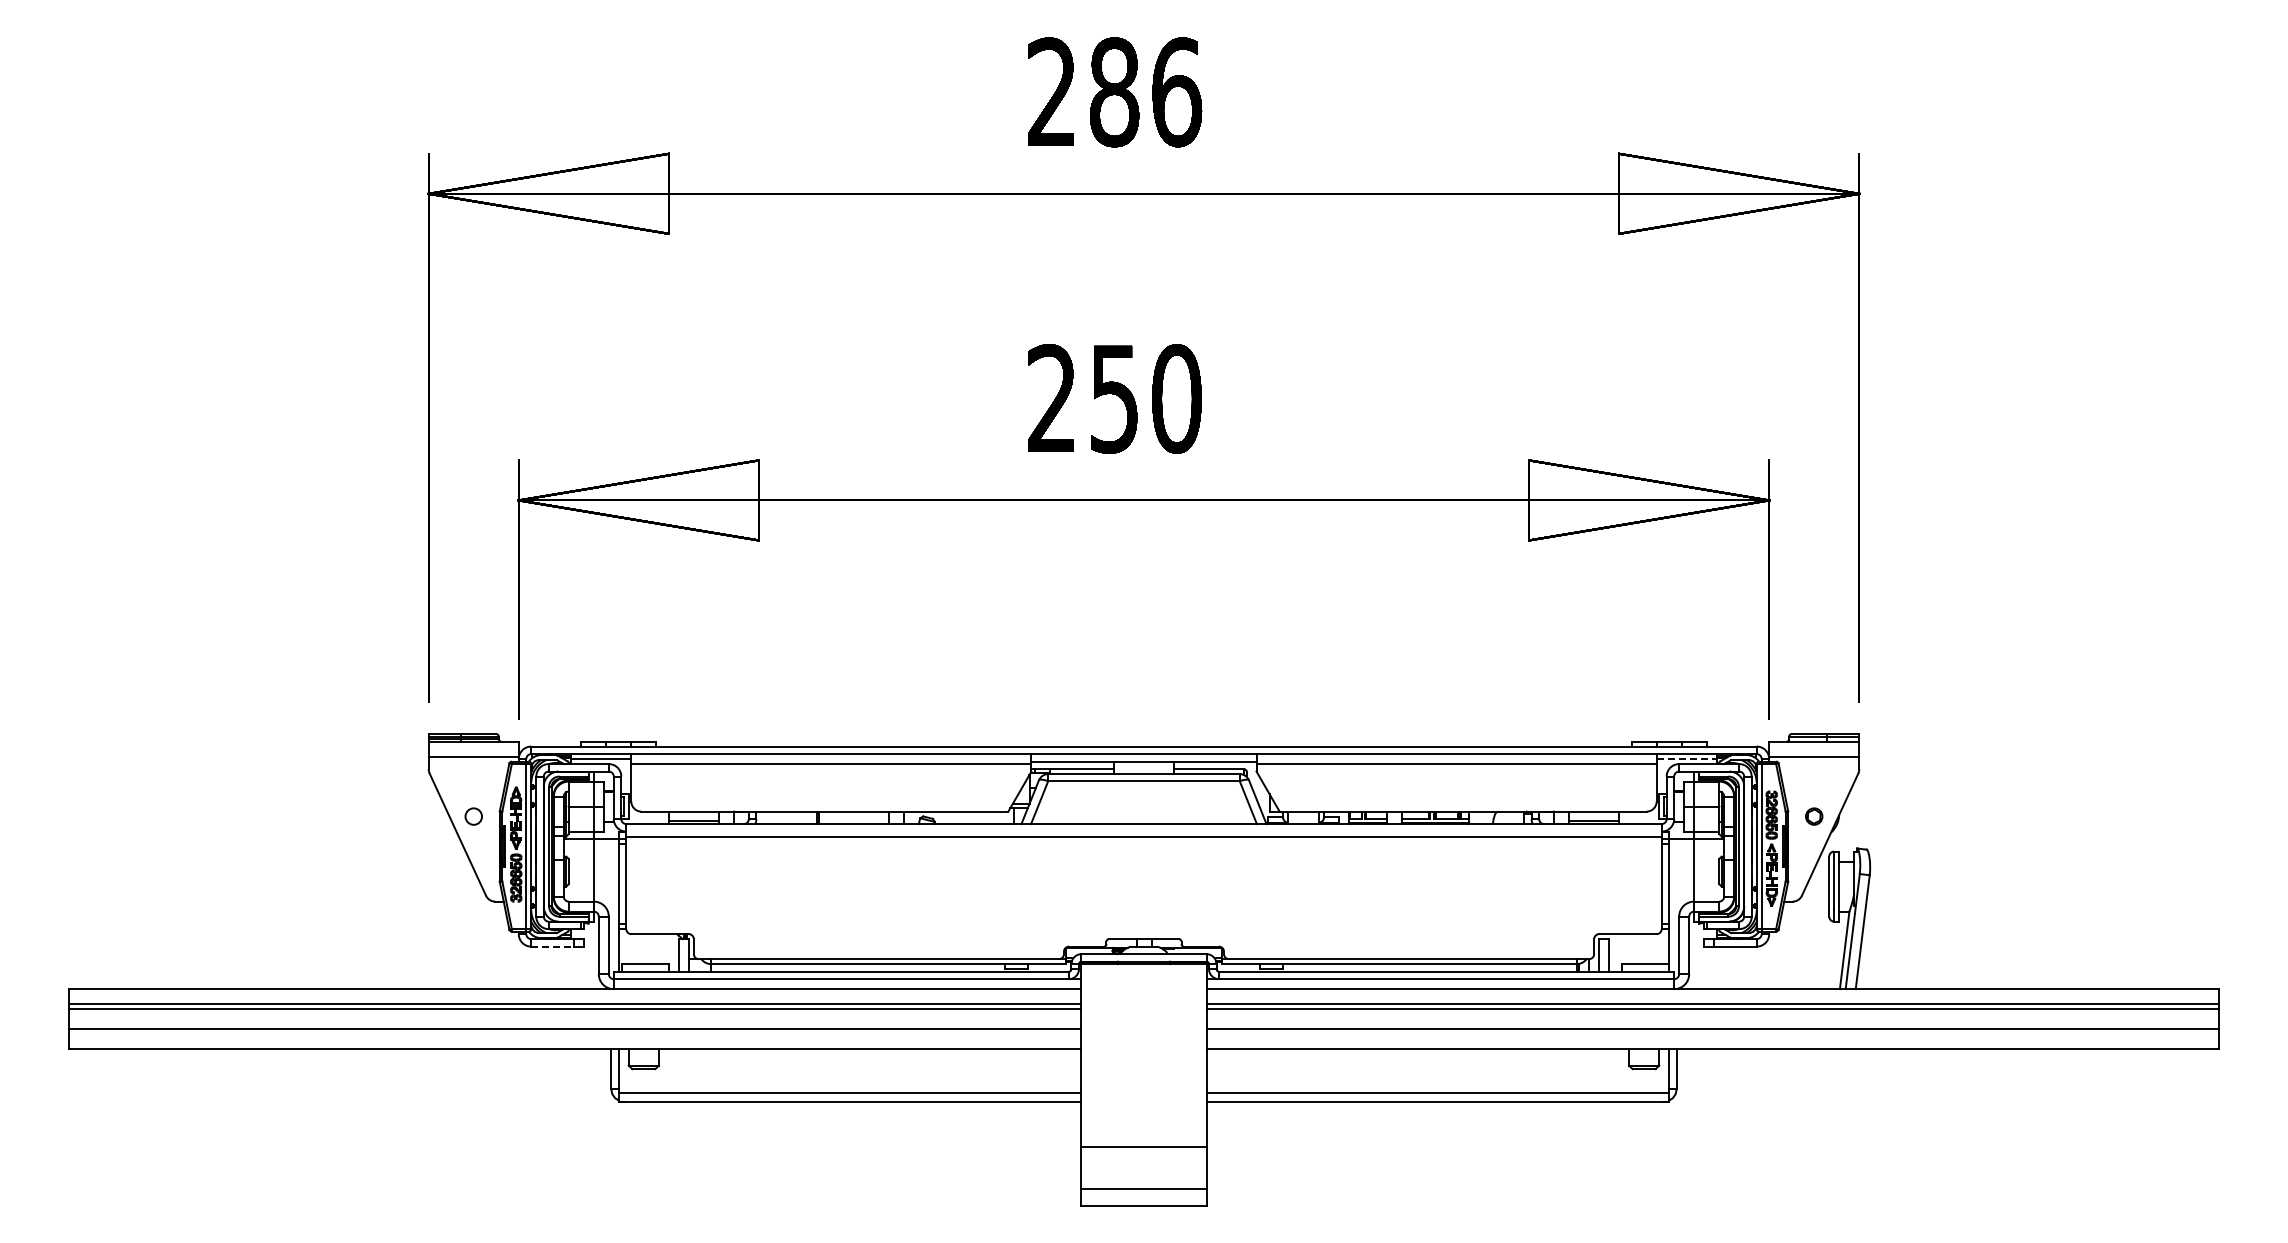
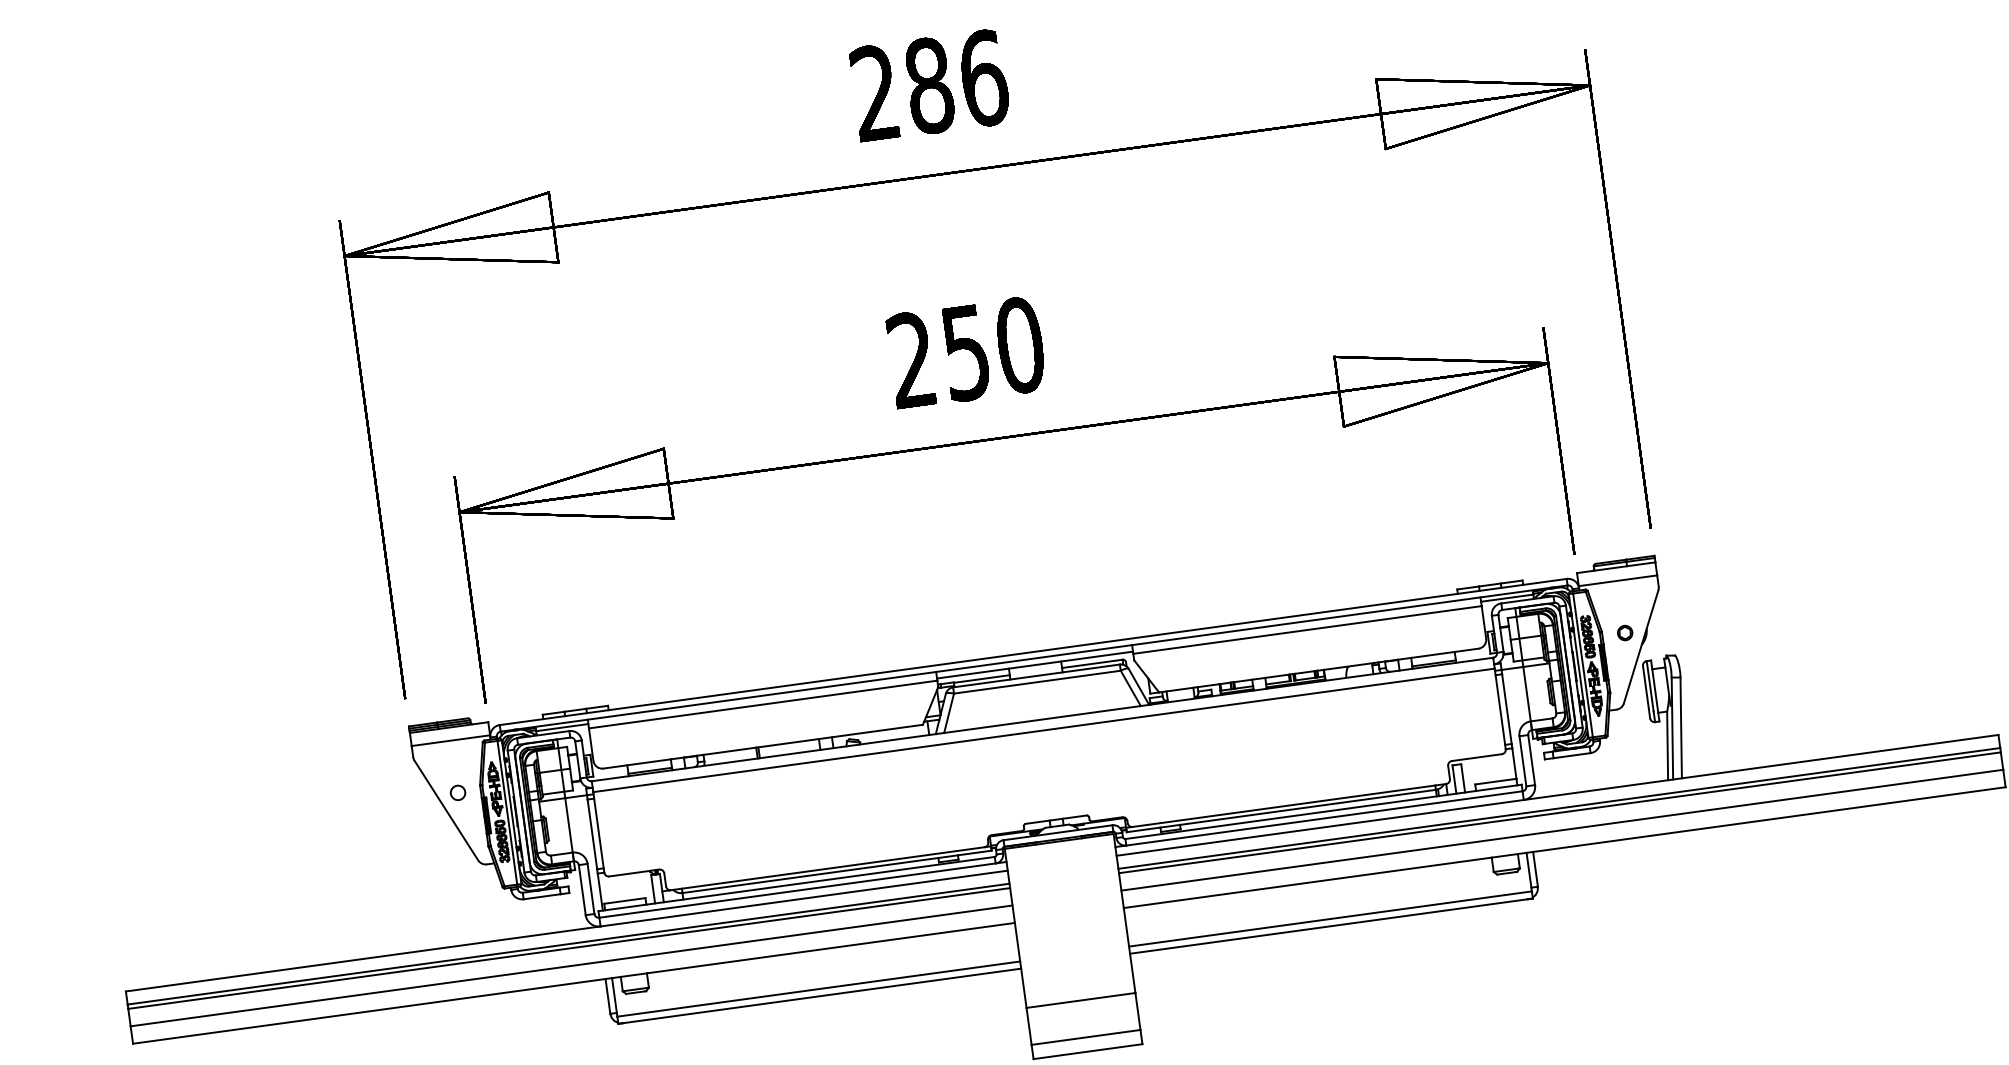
line: (1687, 759) -> (1508, 598), dashed -> solid
line: (553, 946) -> (542, 896), dashed -> solid

